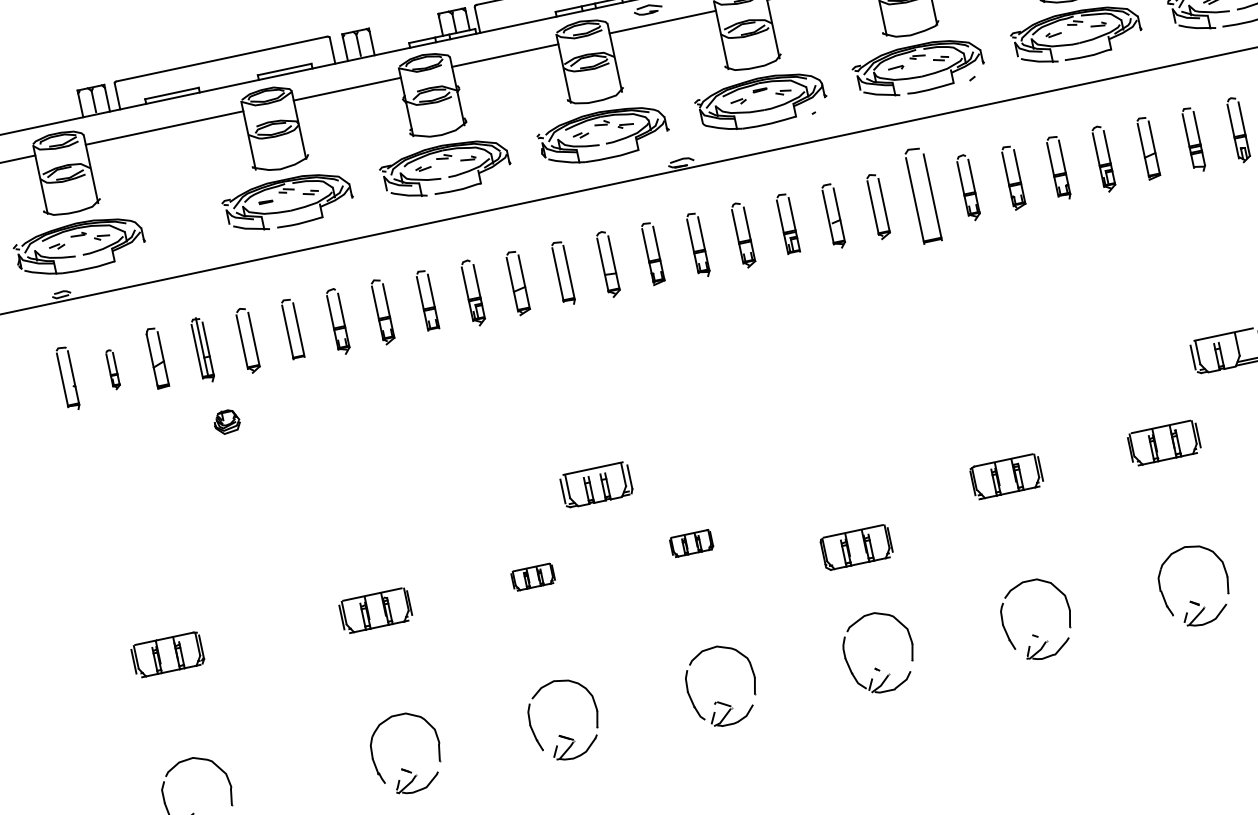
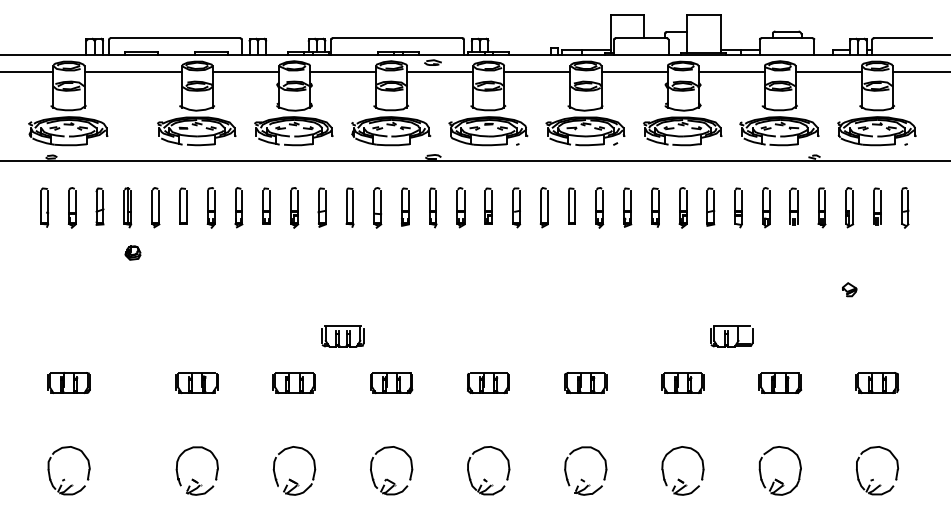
part: (922, 193) -> (571, 205), size x0.62
part: (113, 368) -> (72, 207), size x1.67
part: (691, 542) -> (391, 382), size x1.67
part: (856, 546) -> (488, 382), moved
part: (532, 576) -> (293, 382), size x1.67

